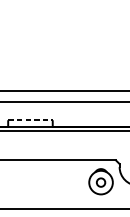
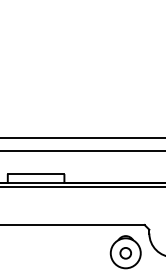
line: (30, 120) -> (36, 174), dashed -> solid

